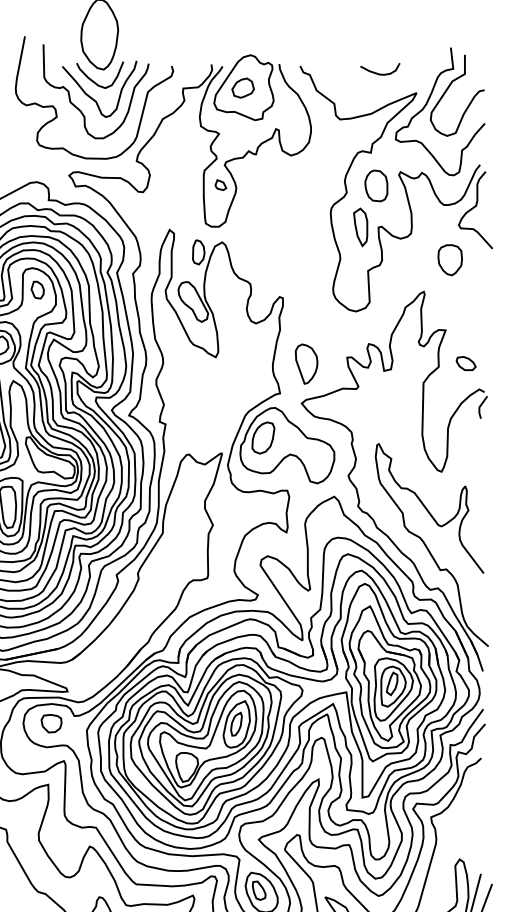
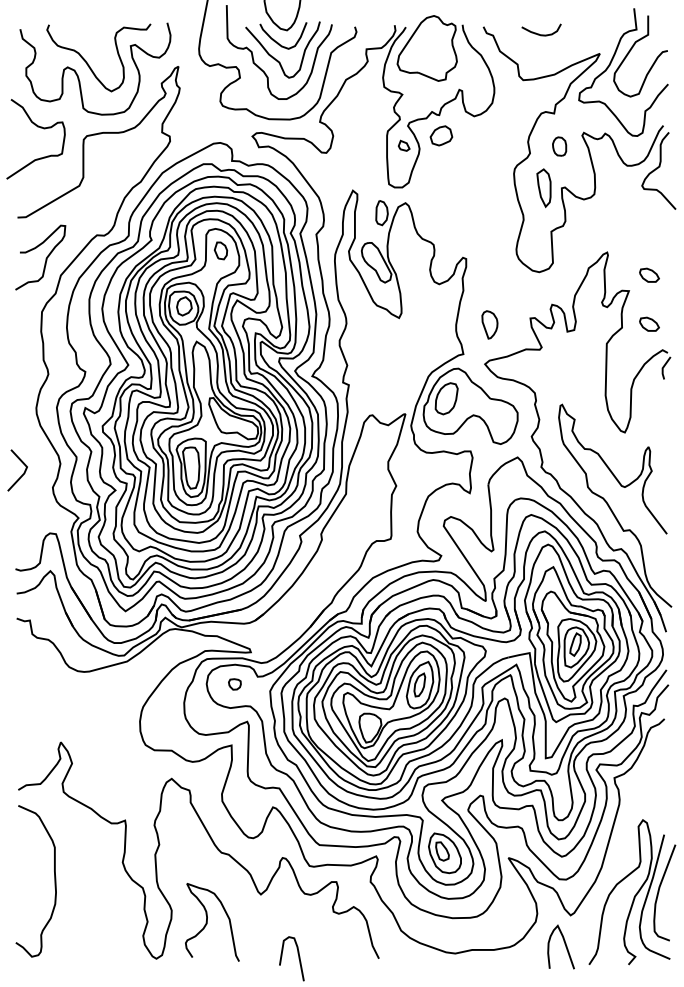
curve: (378, 72) -> (539, 33), moved
part: (243, 87) -> (441, 135), moved
part: (376, 185) -> (559, 146), size x0.6
part: (450, 259) -> (633, 220), removed
part: (466, 313) -> (649, 274), added
part: (306, 363) -> (489, 324), size x0.7
part: (51, 723) -> (234, 684), size x0.6

